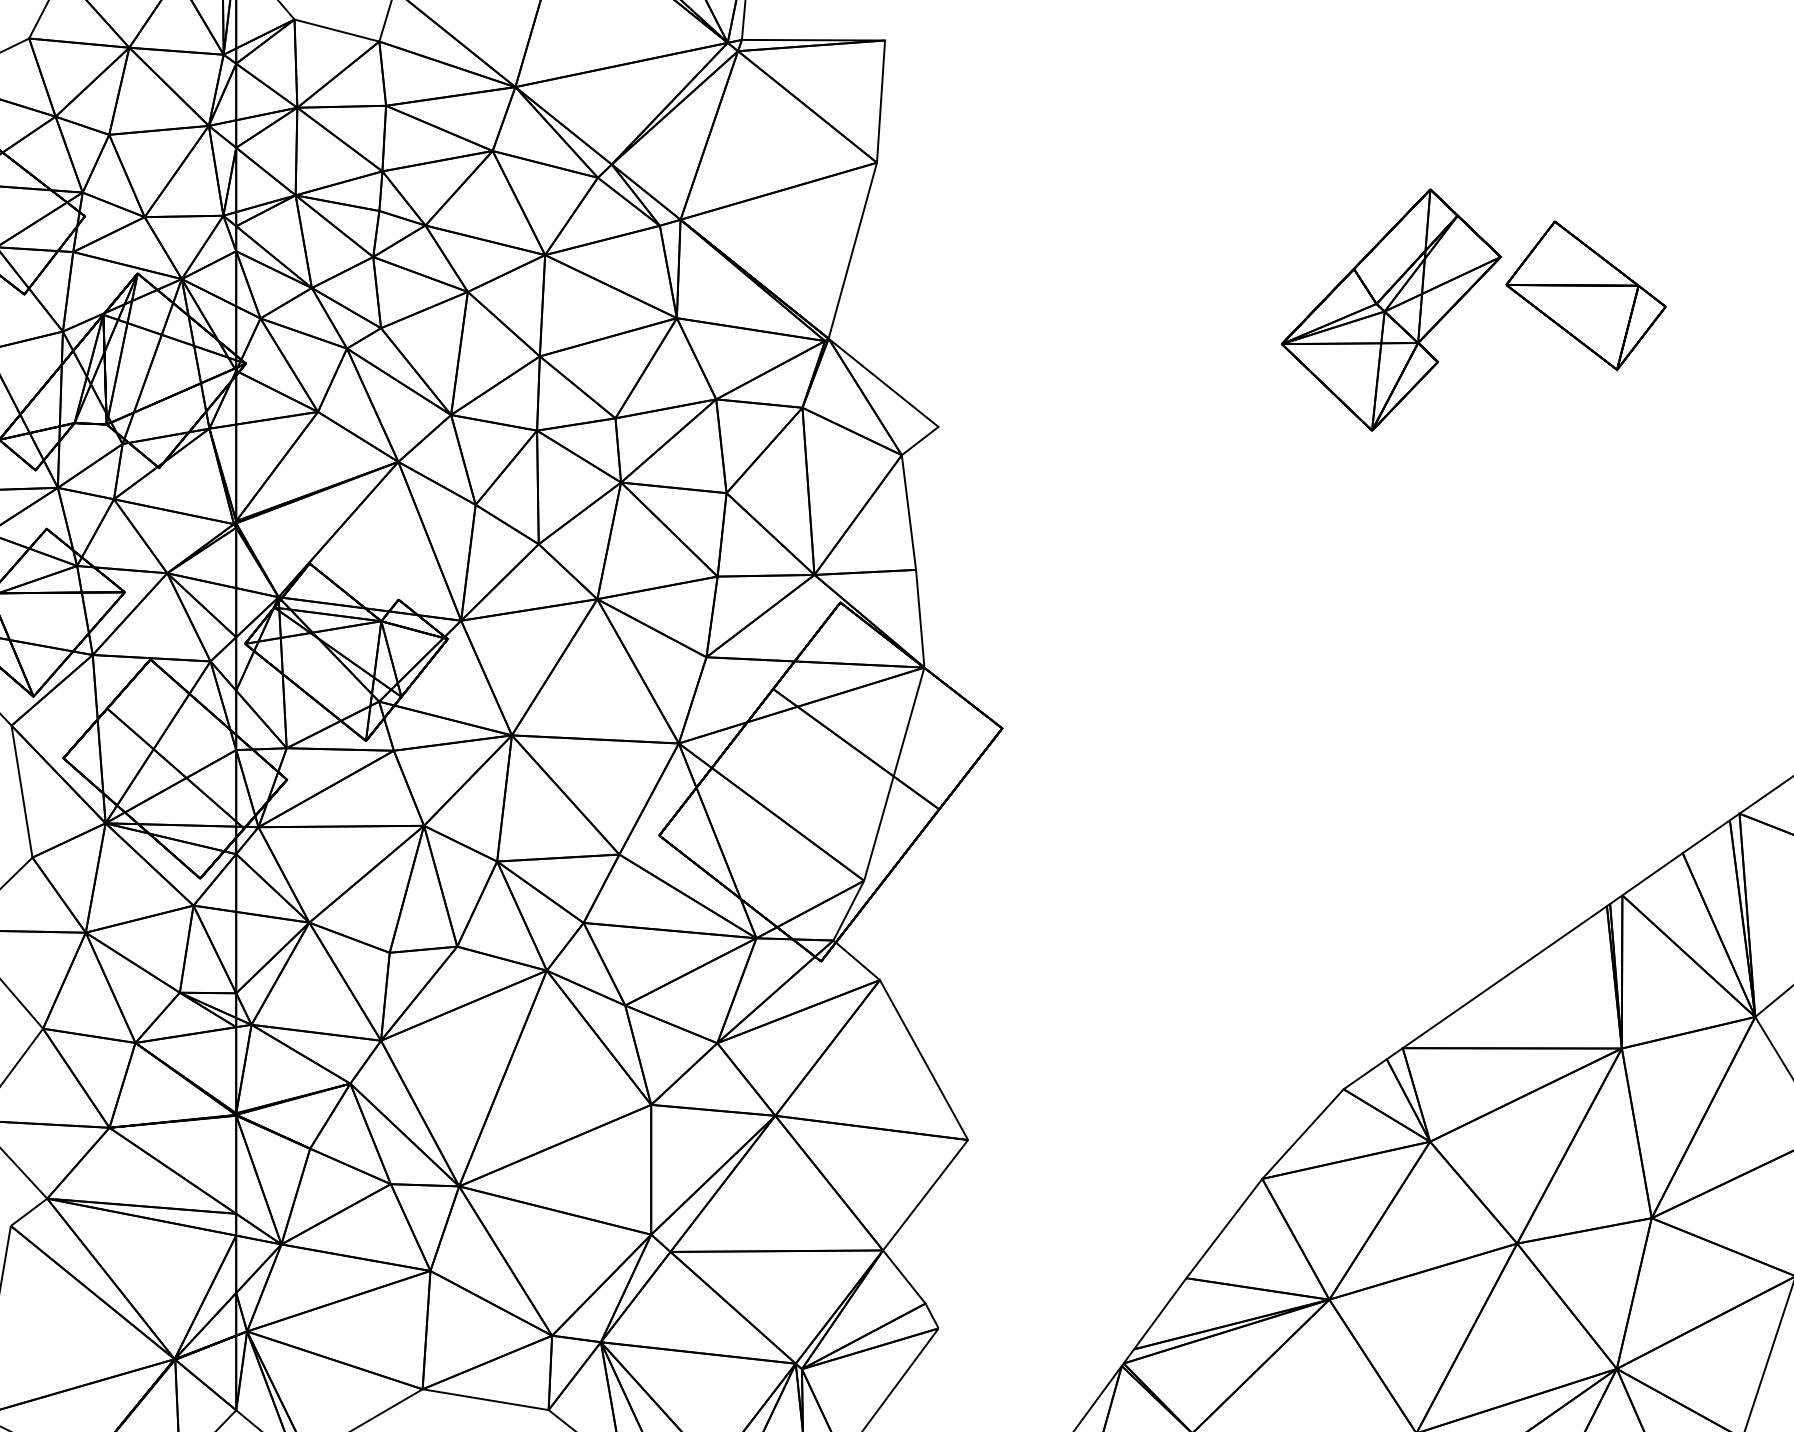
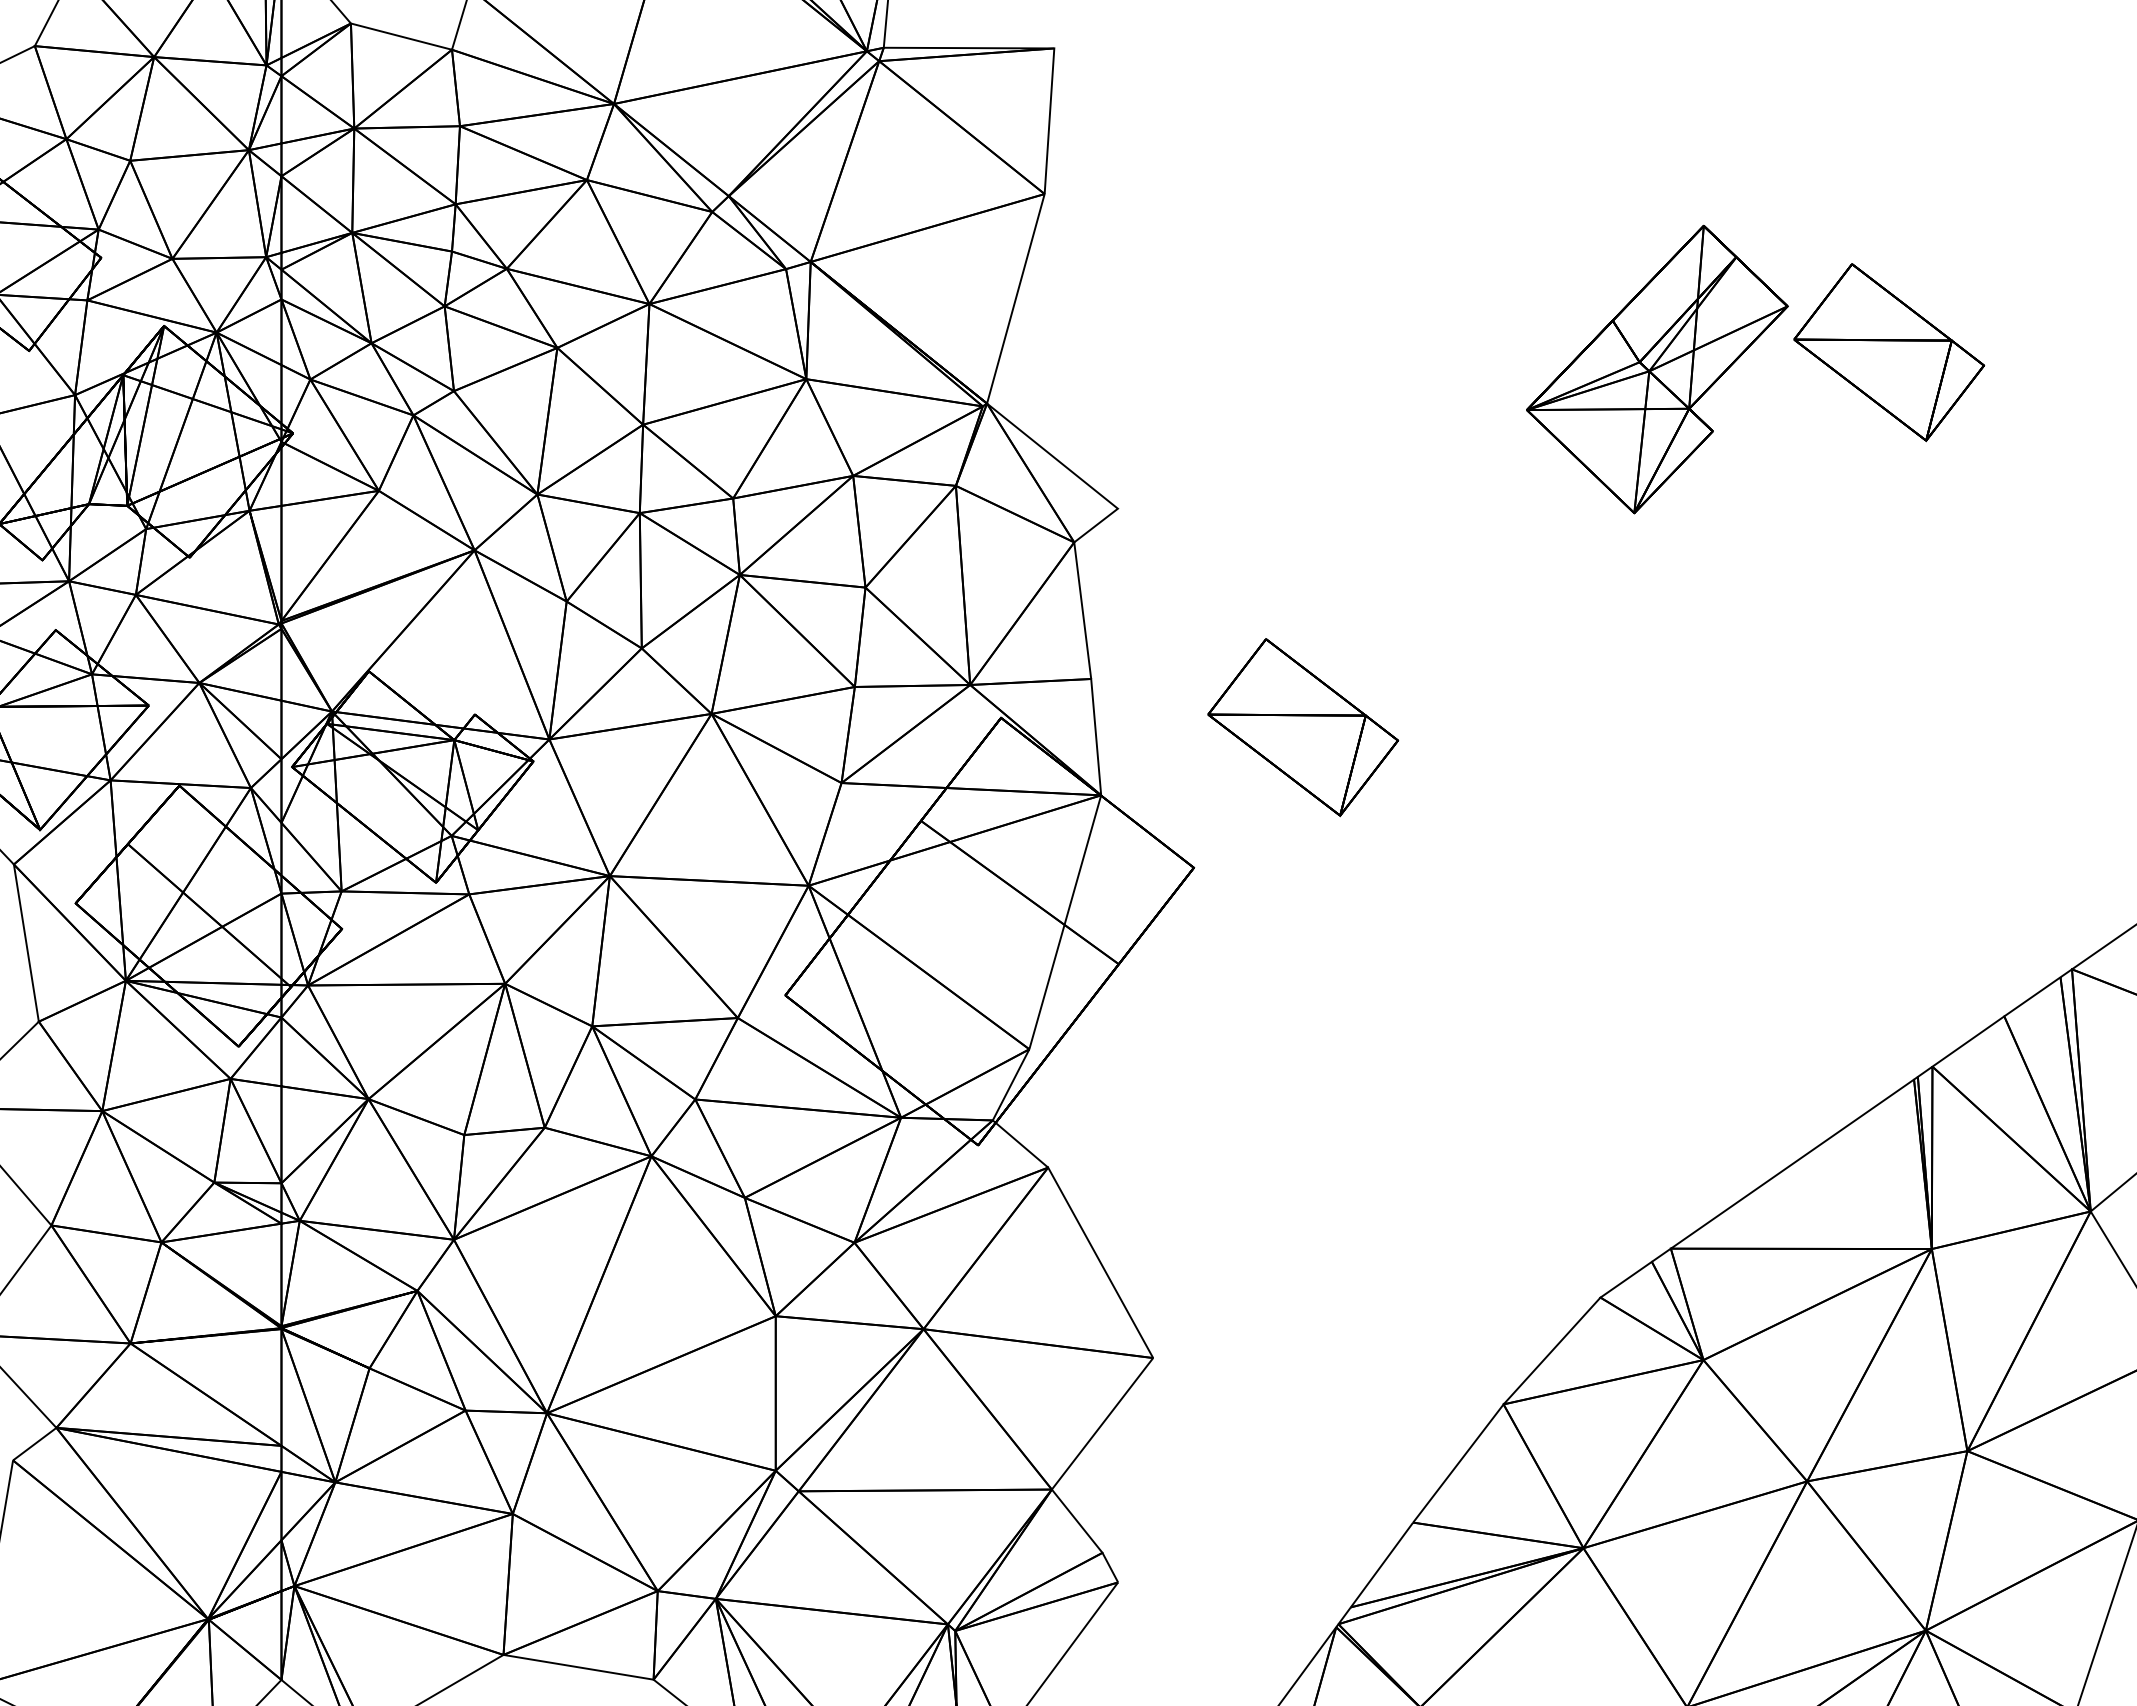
part: (1094, 610) -> (1303, 727), added

